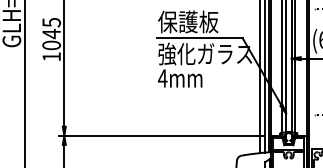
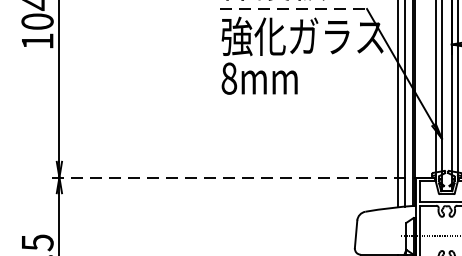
line: (200, 38) -> (294, 9), solid -> dashed
text: (162, 78) -> (228, 78), 4mm -> 8mm
line: (161, 135) -> (227, 177), solid -> dashed

